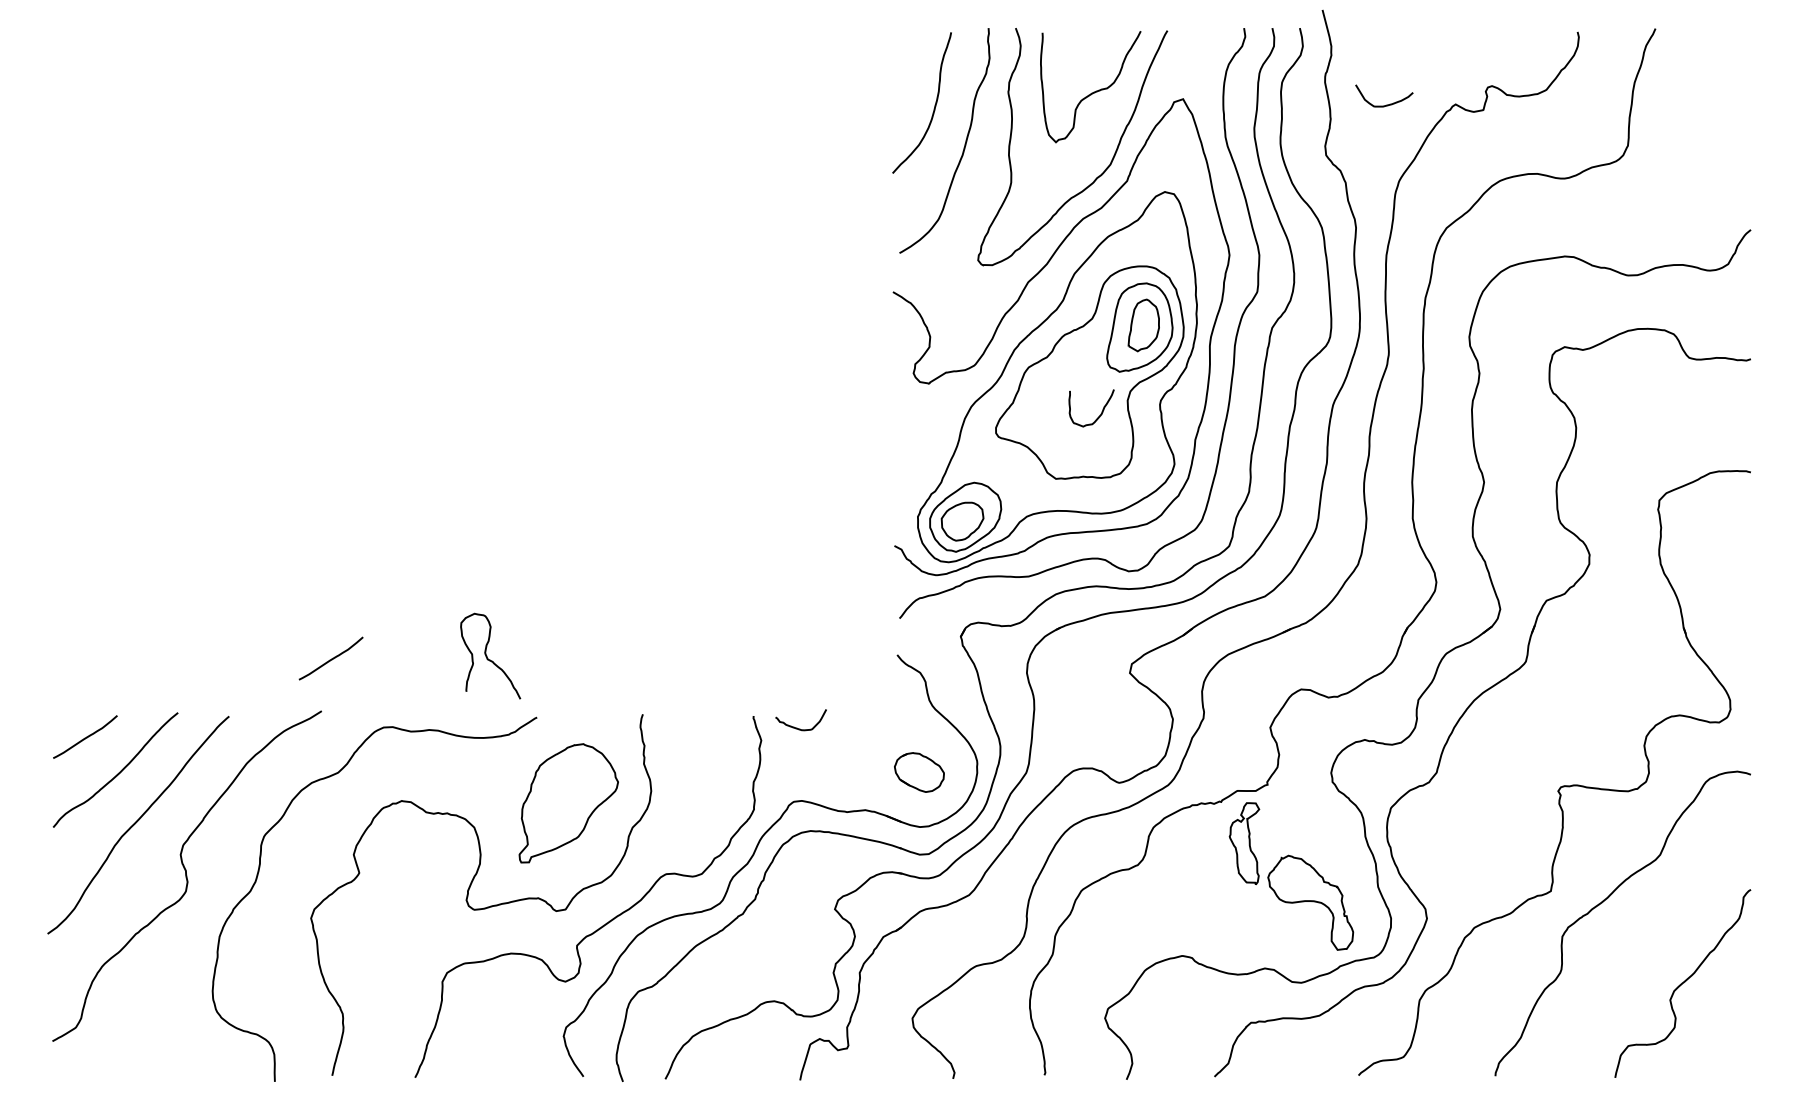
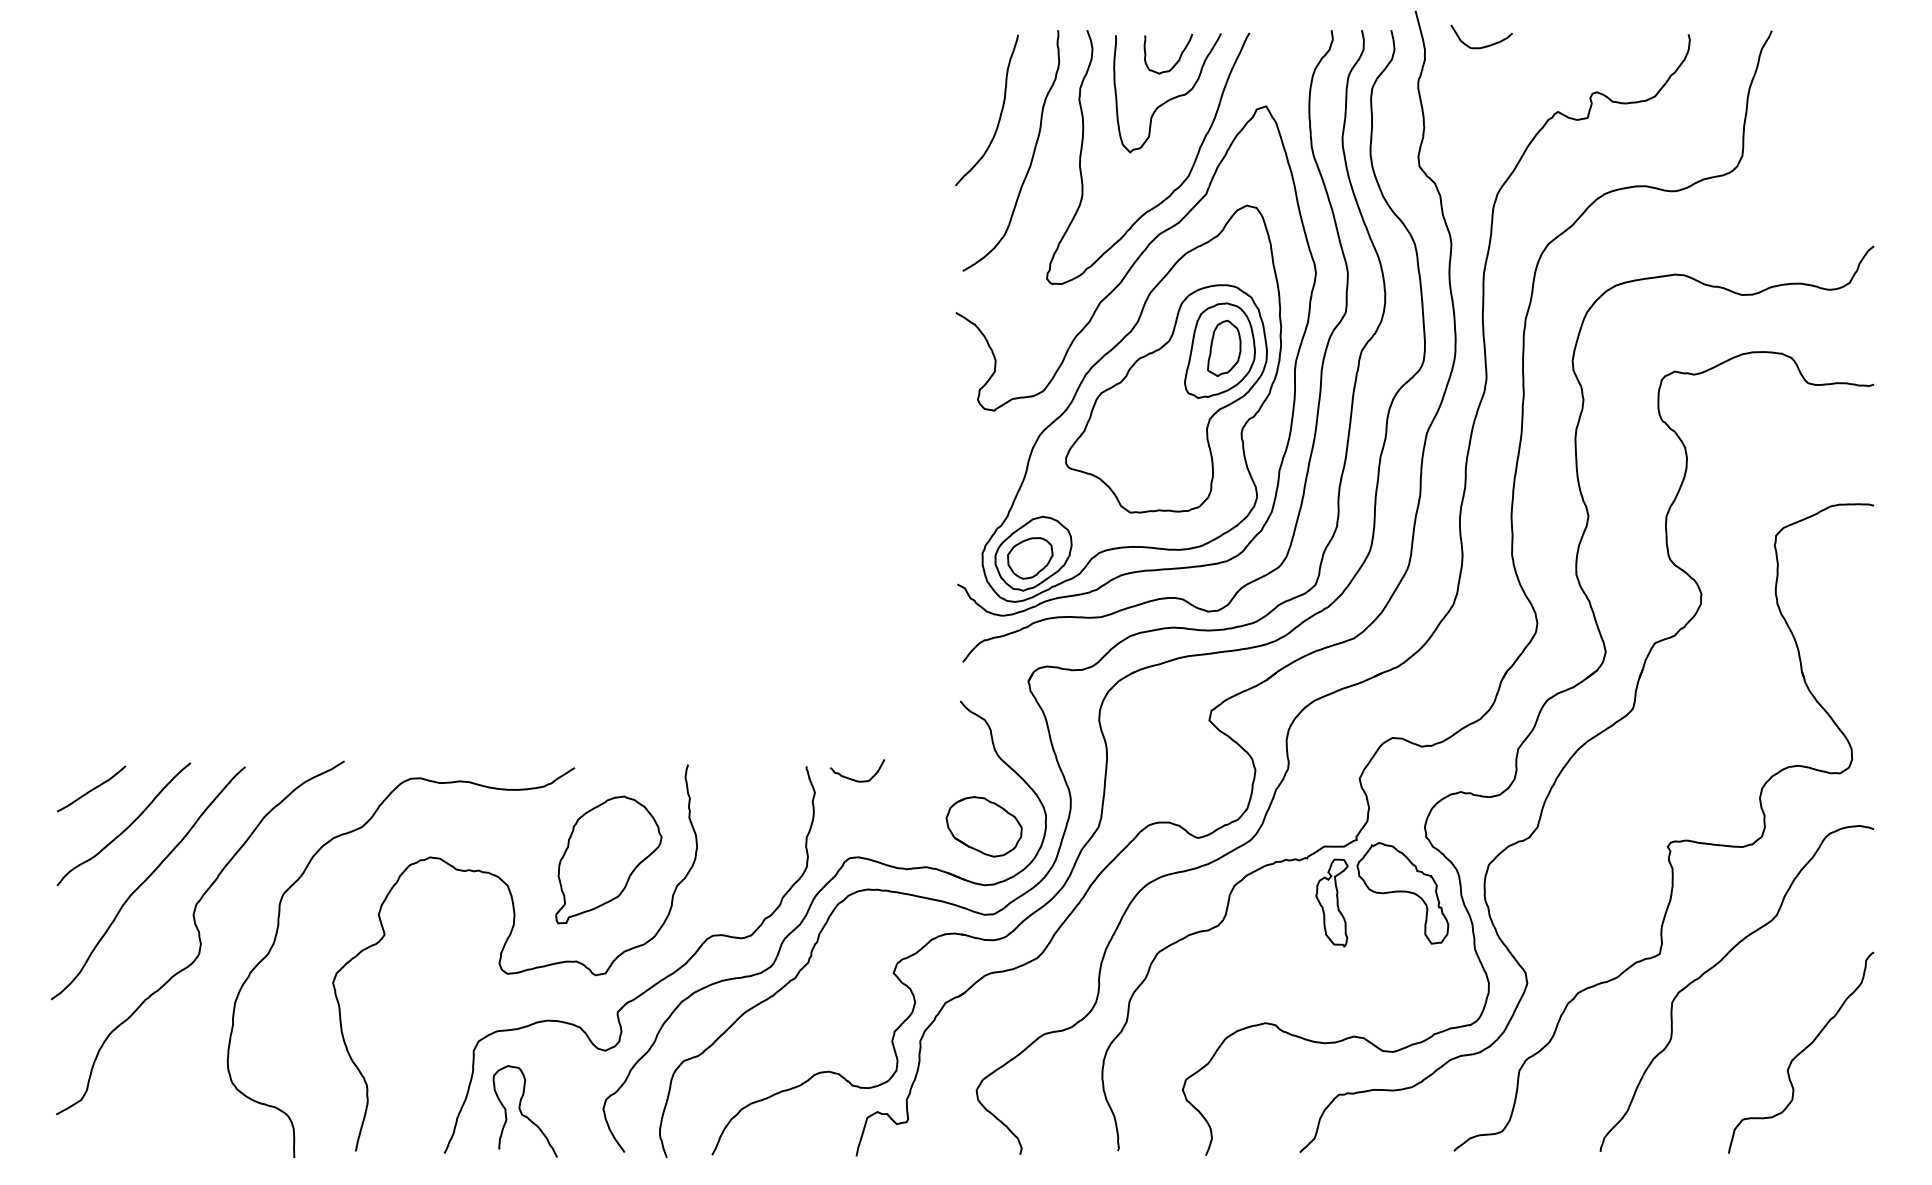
curve: (1387, 104) -> (1485, 45), moved
curve: (1099, 415) -> (1176, 61), moved
curve: (488, 657) -> (522, 1112), moved
curve: (332, 658) -> (355, 704), removed
part: (918, 772) -> (983, 826), size x1.43
part: (1310, 902) -> (1402, 893), moved

